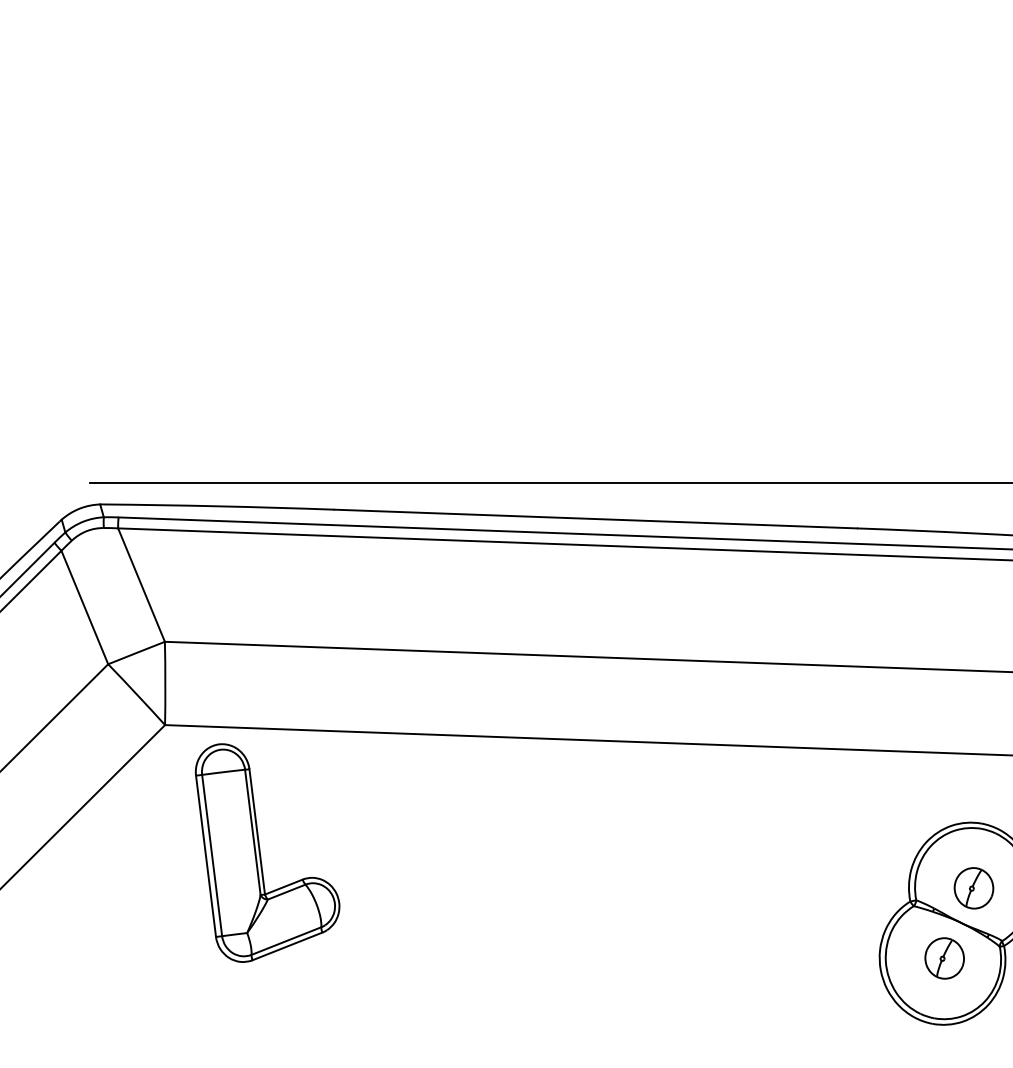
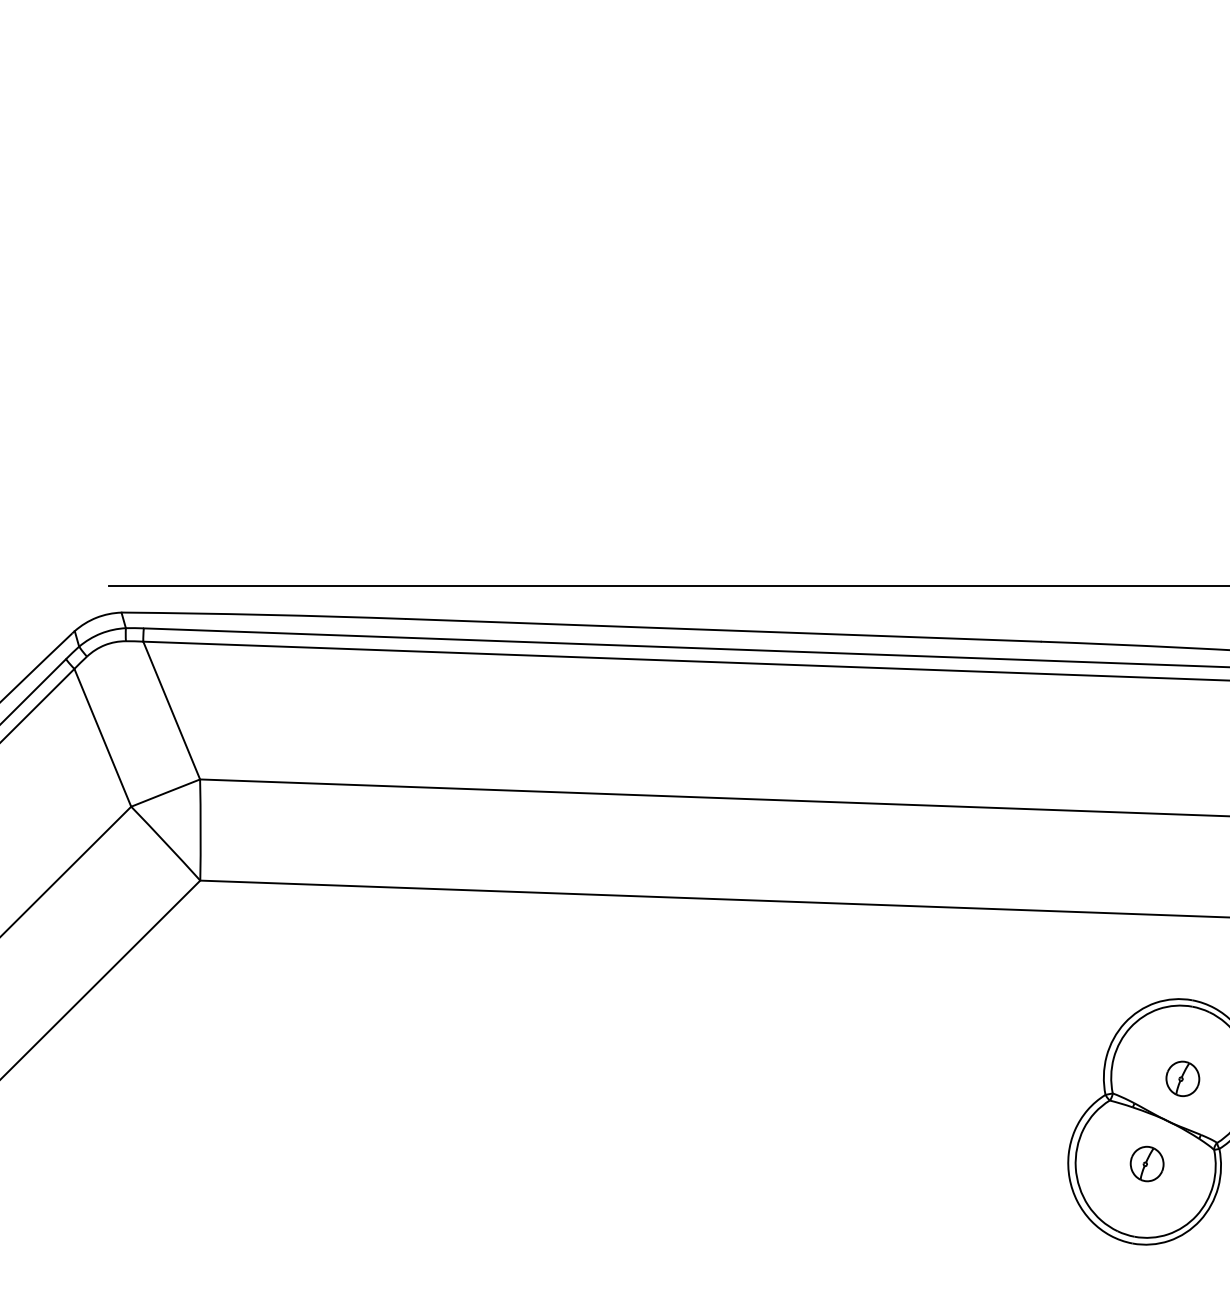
part: (260, 852) -> (316, 1035), removed
part: (973, 888) -> (1182, 1078), size x0.7
part: (944, 957) -> (1146, 1163), size x0.7

